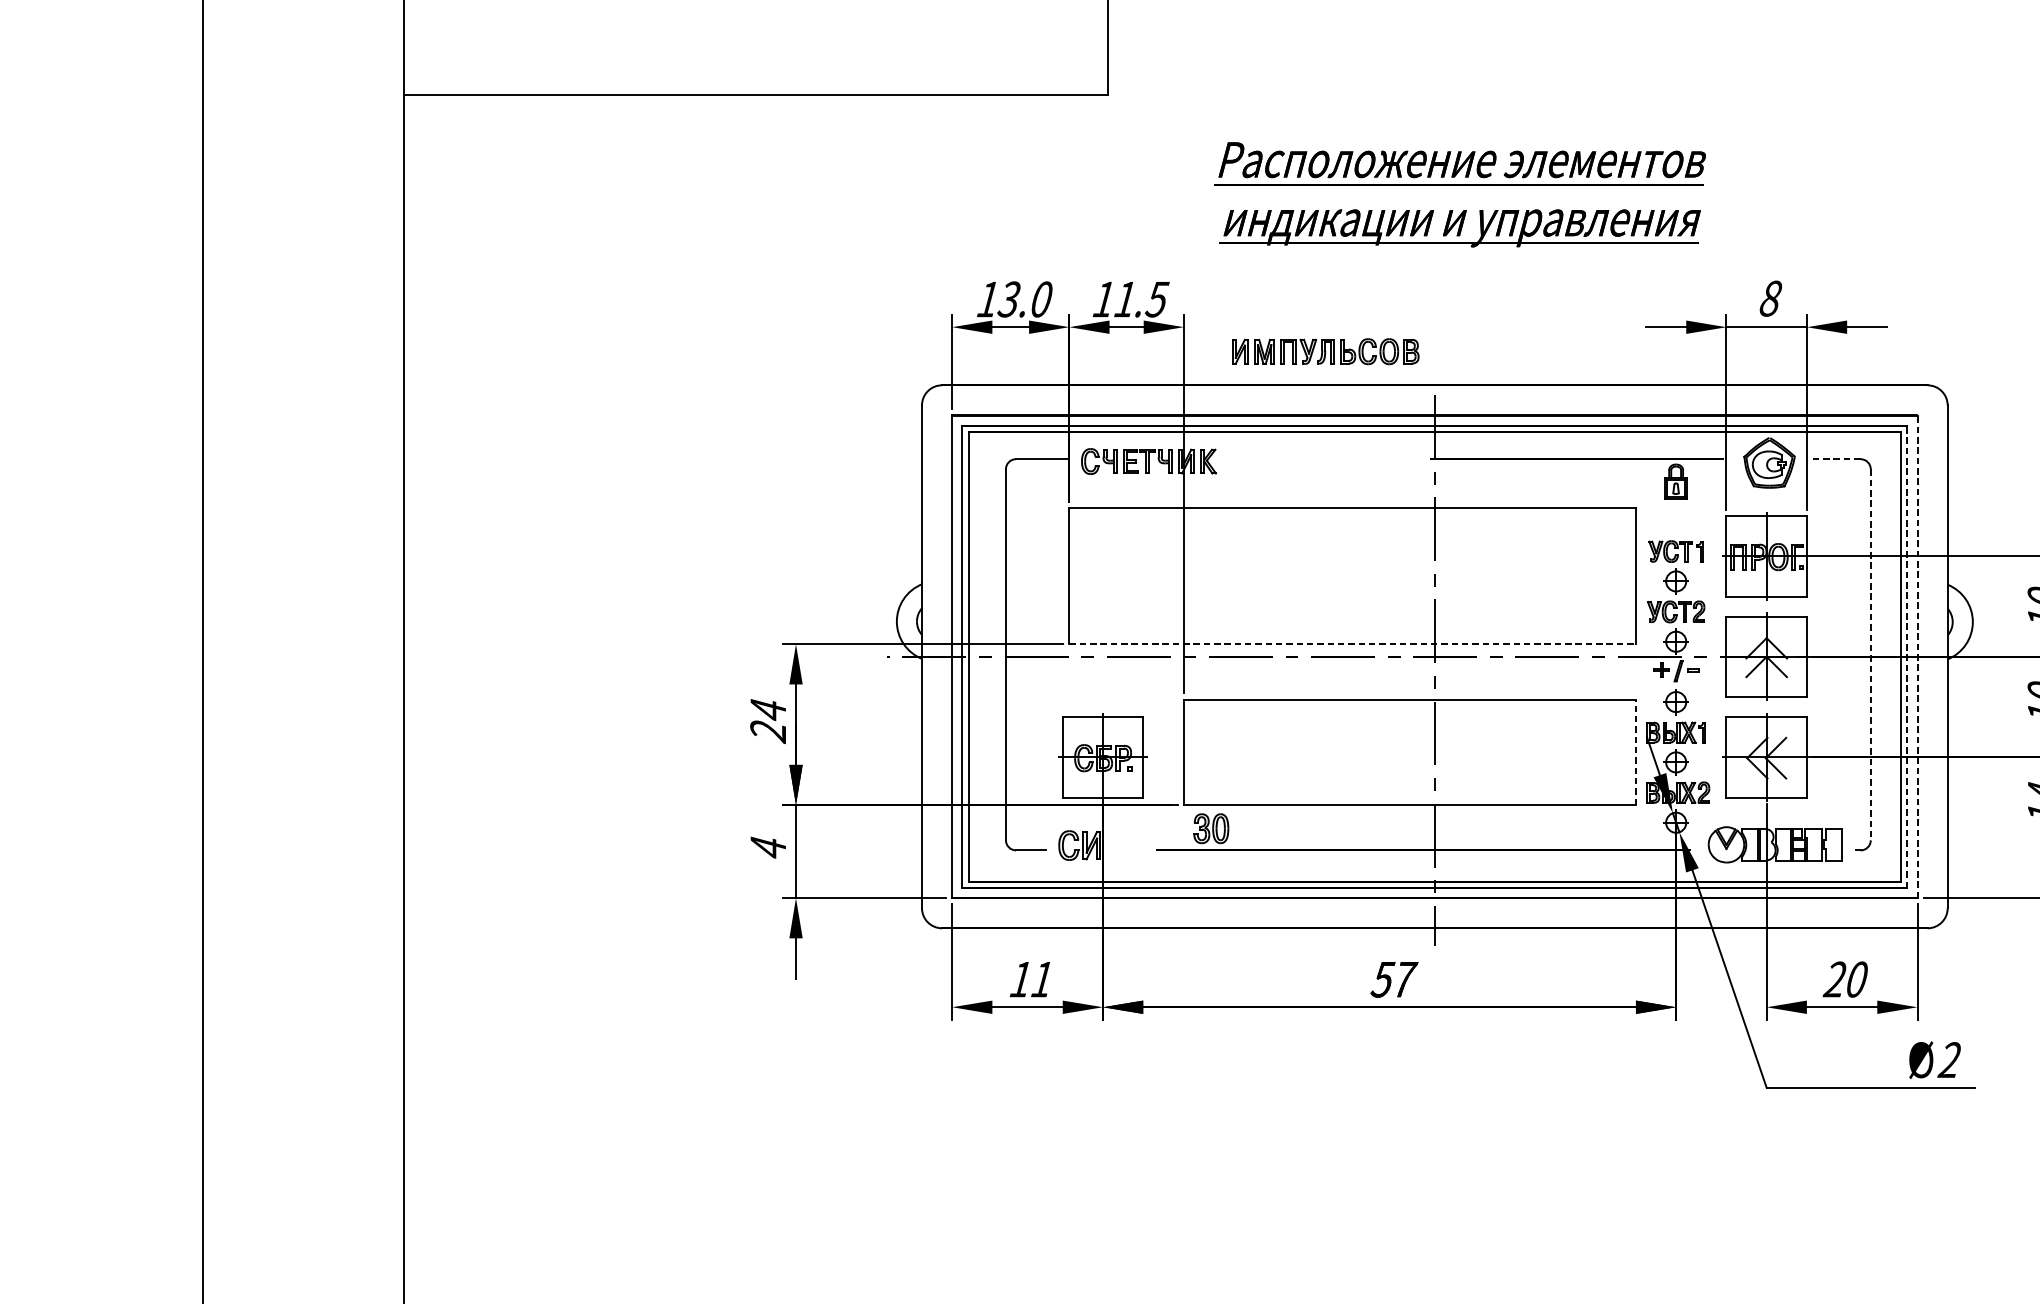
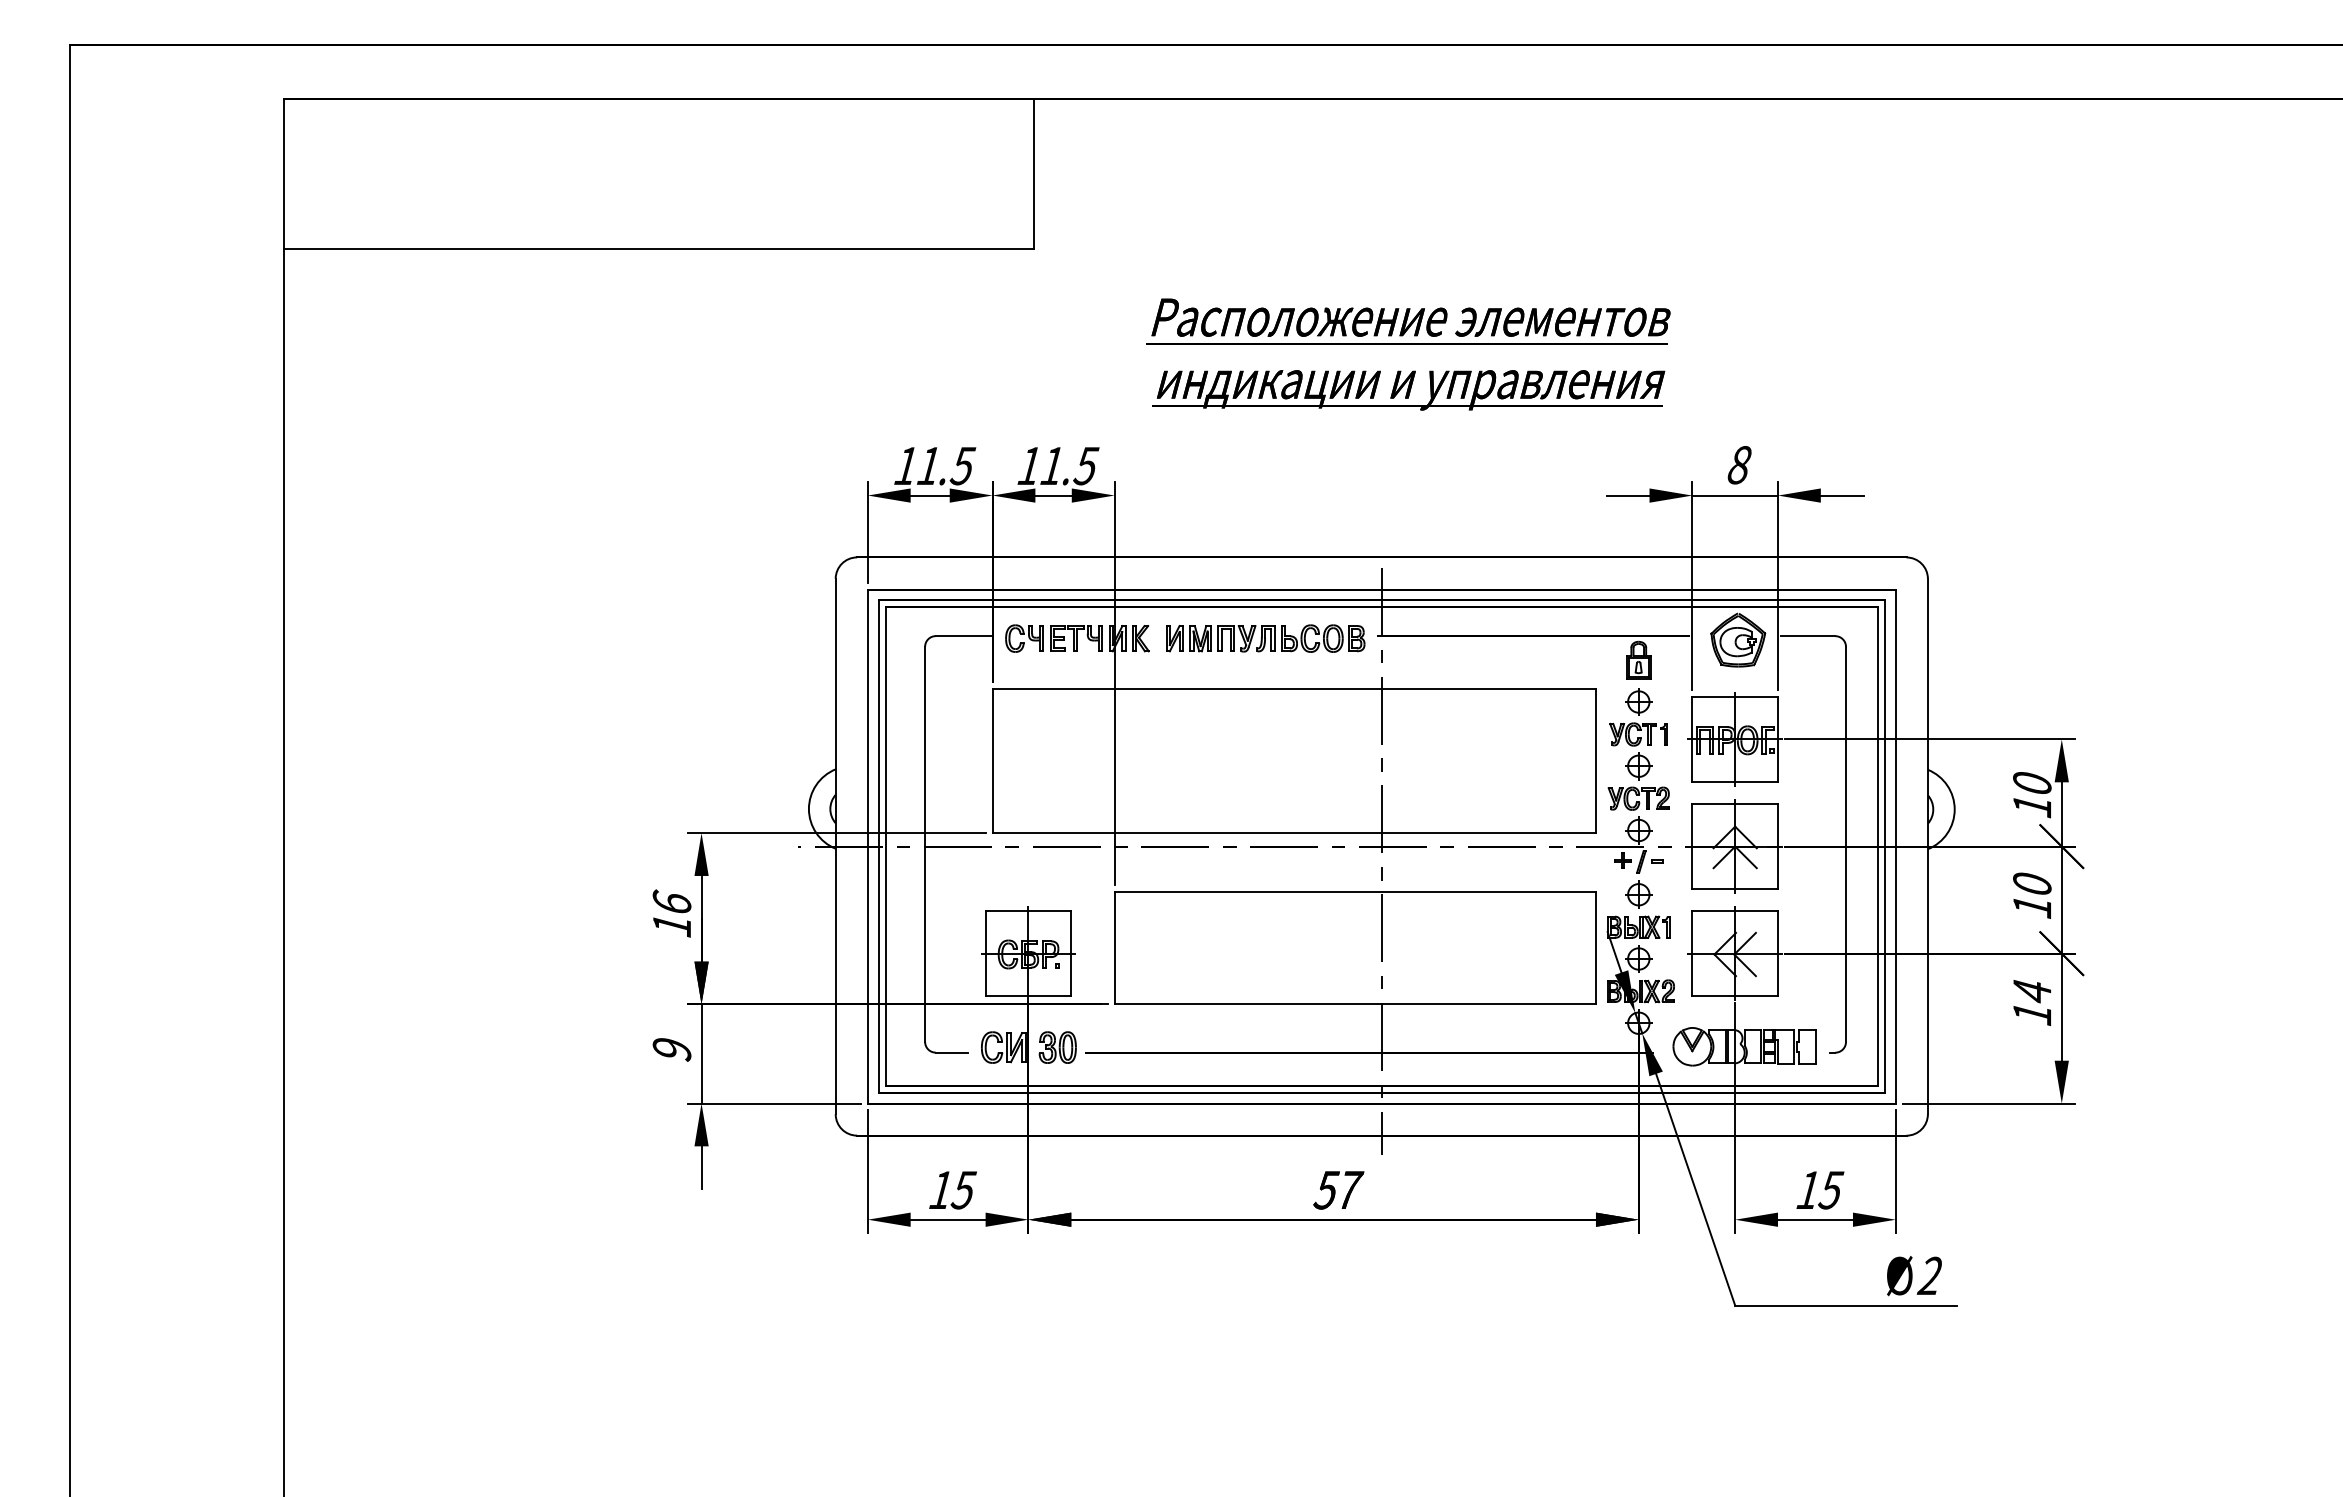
text: (1025, 298) -> (945, 465), 13.0 -> 11.5
part: (1325, 351) -> (1265, 638), moved
line: (1834, 459) -> (1807, 636), dashed -> solid
part: (1675, 520) -> (1638, 701), added
line: (1352, 644) -> (1294, 833), dashed -> solid
line: (1871, 654) -> (1846, 844), dashed -> solid
line: (1907, 656) -> (1885, 846), dashed -> solid
line: (1917, 656) -> (1895, 846), dashed -> solid
text: (767, 720) -> (671, 914), 24 -> 16
line: (1636, 751) -> (1596, 947), dashed -> solid
part: (1211, 828) -> (1057, 1047), moved
text: (767, 847) -> (671, 1049), 4 -> 9
text: (1845, 978) -> (1819, 1189), 20 -> 15
text: (1042, 979) -> (963, 1190), 11 -> 15

